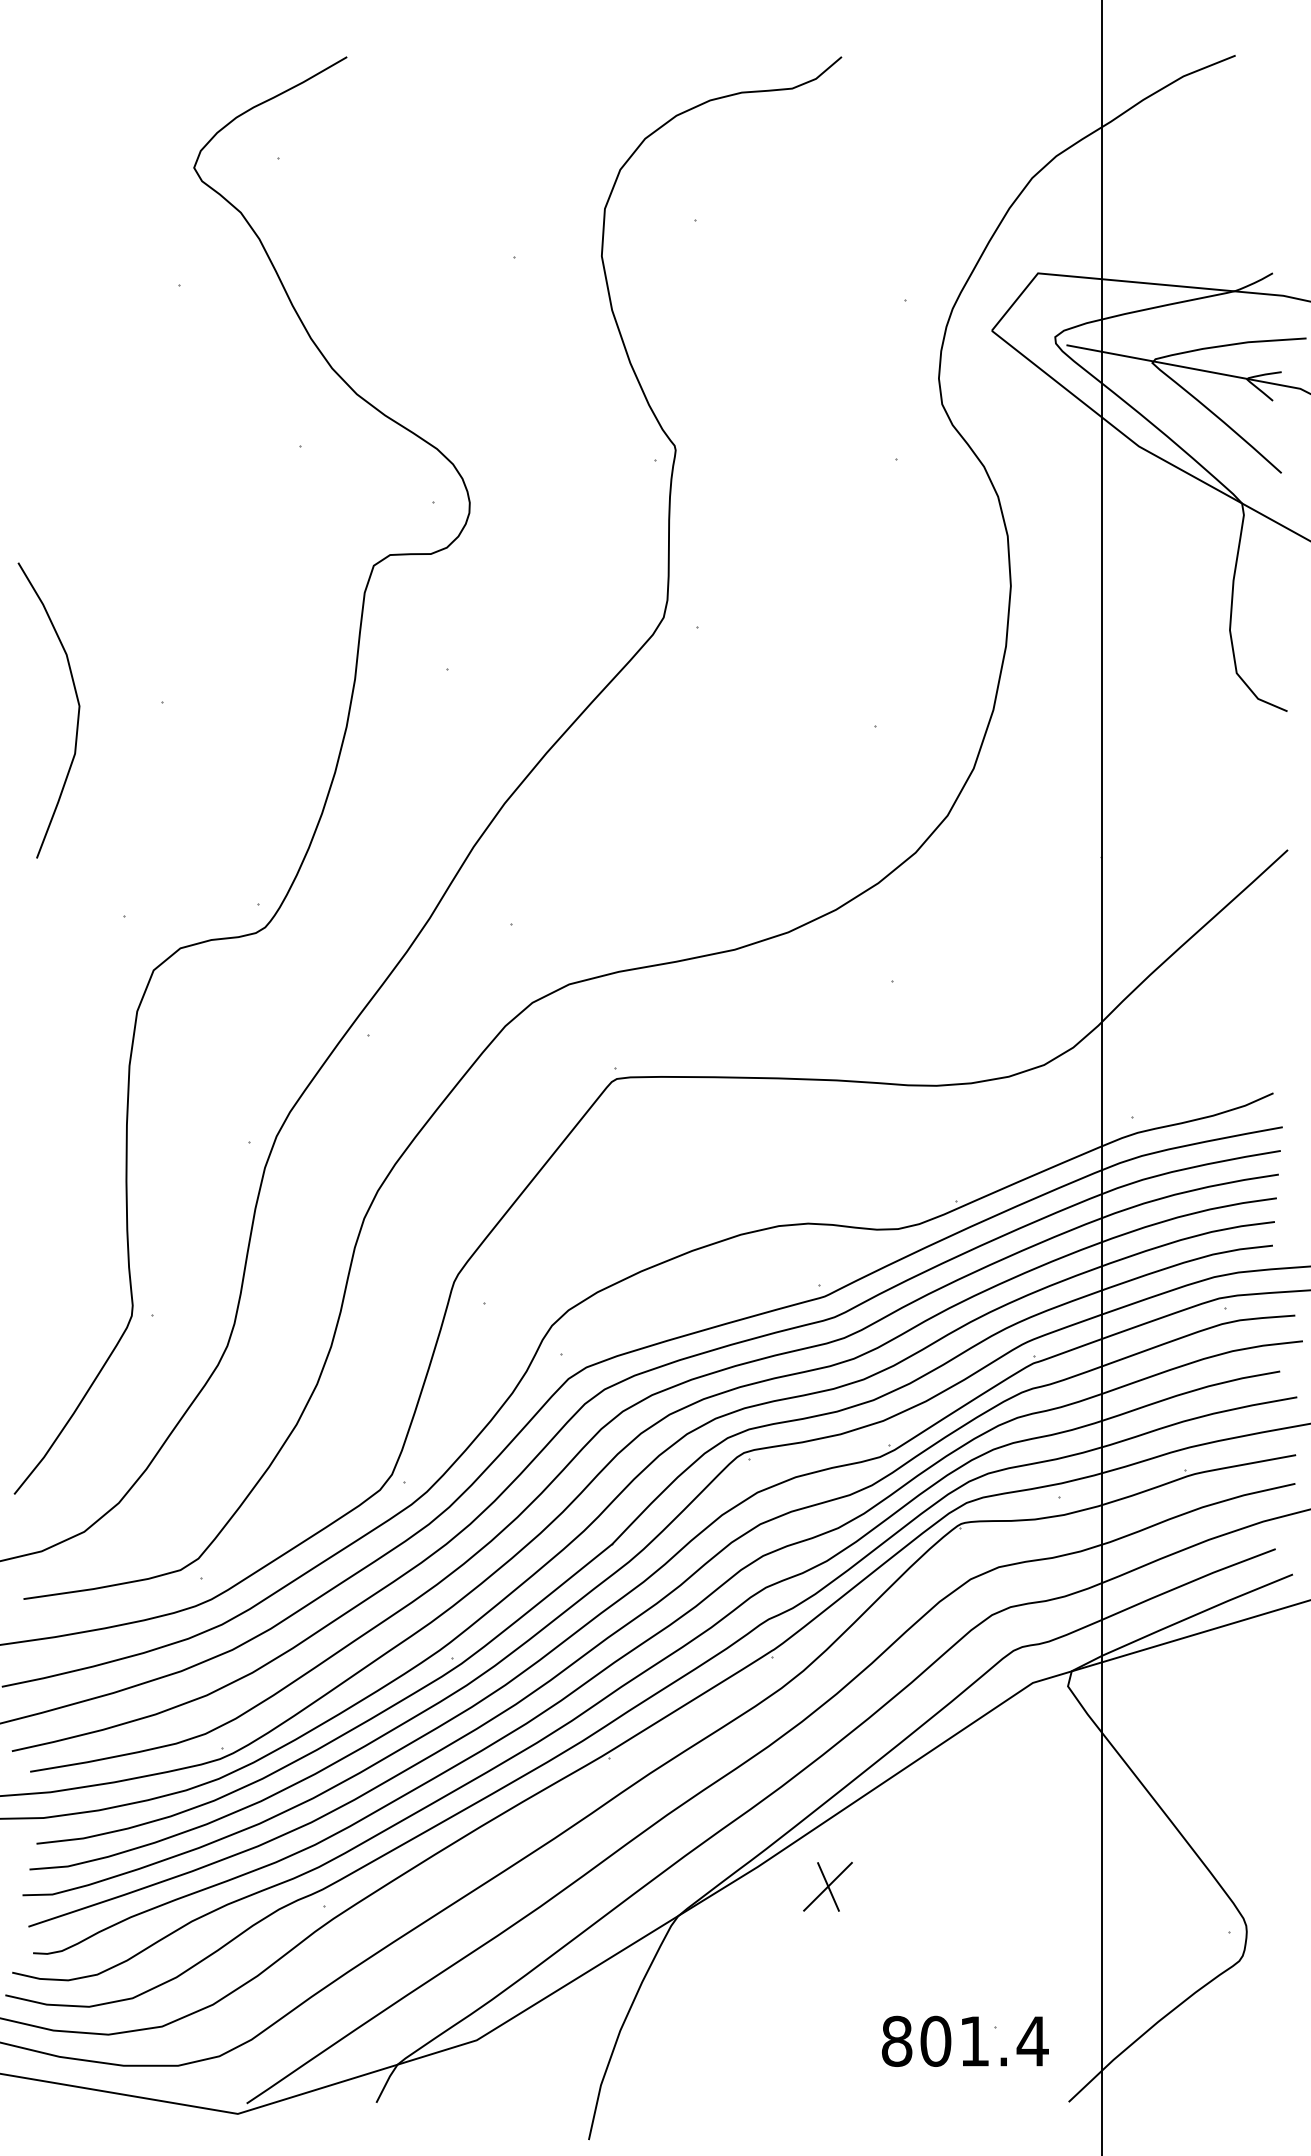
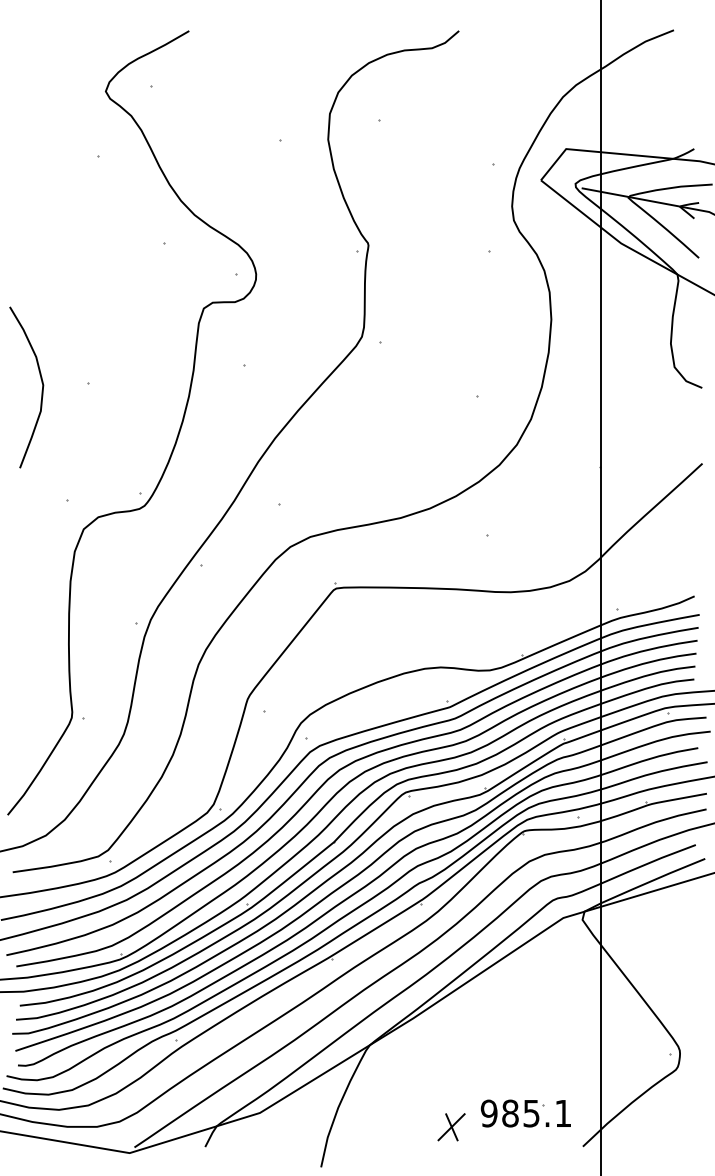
part: (827, 1887) -> (451, 1127), moved
text: (965, 2041) -> (526, 1113), 801.4 -> 985.1

